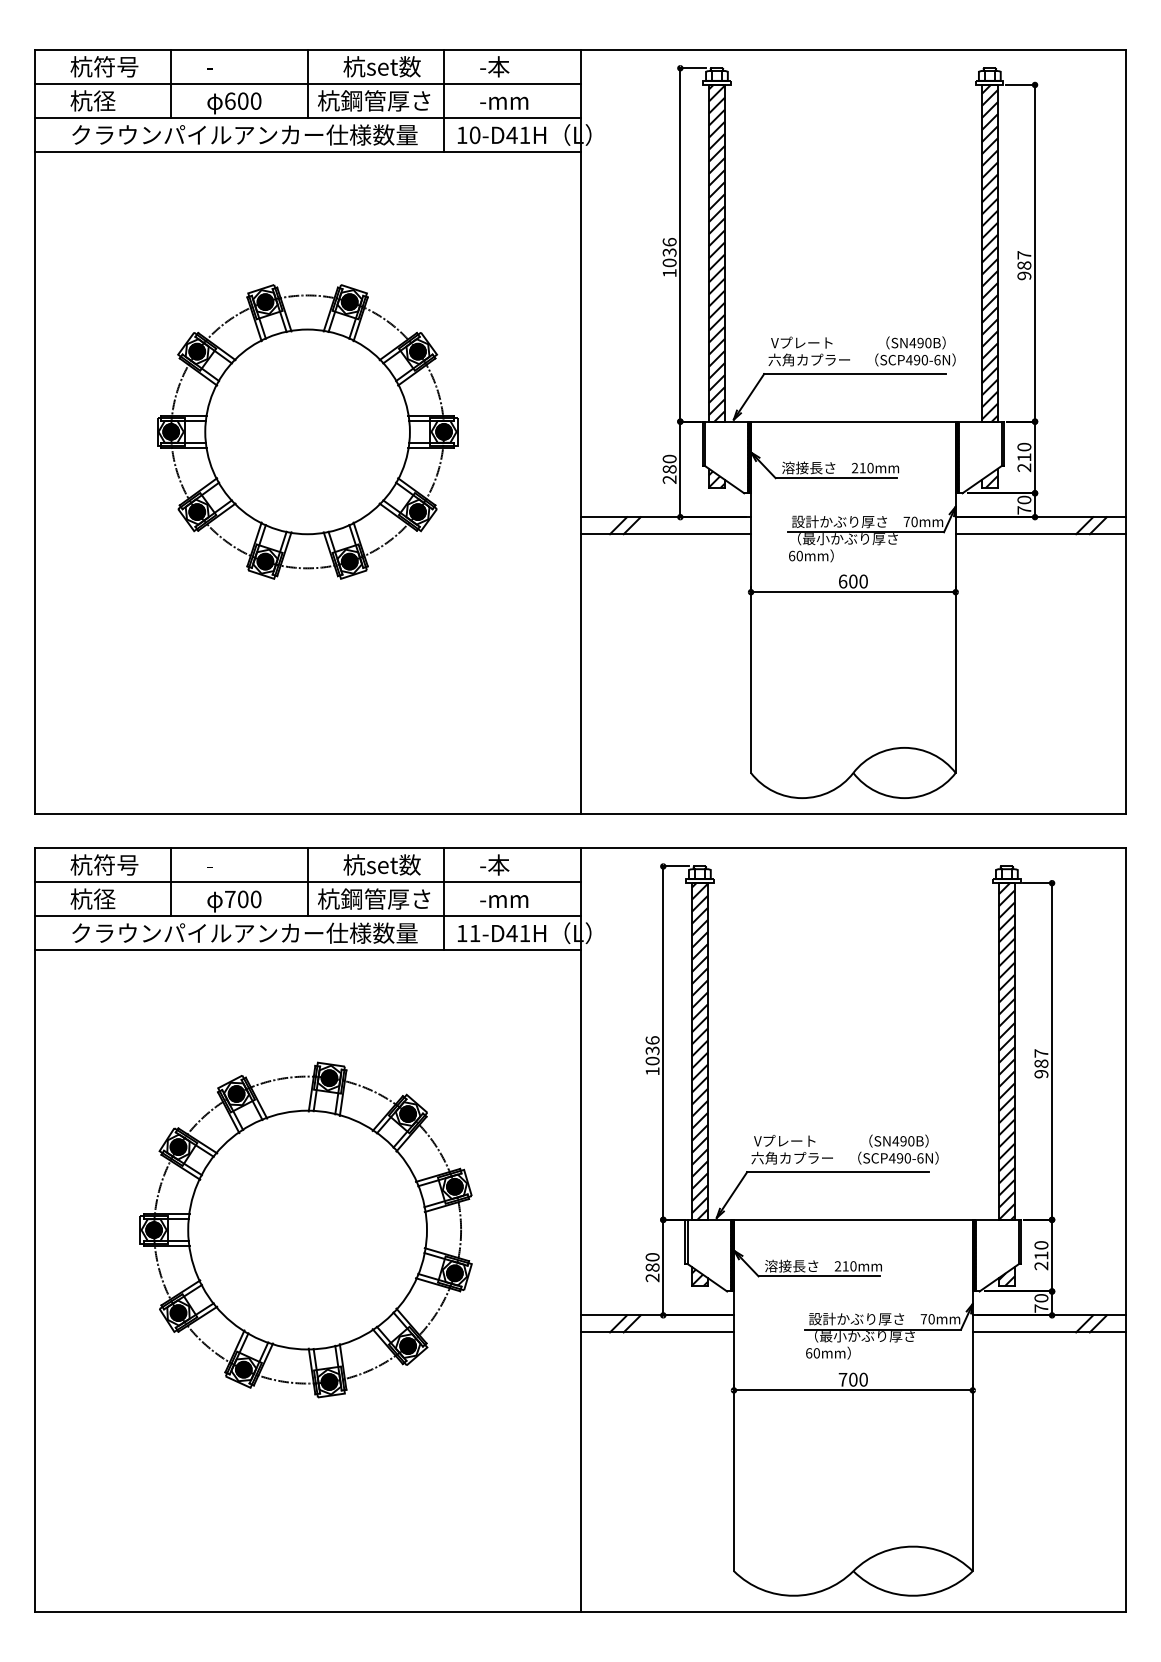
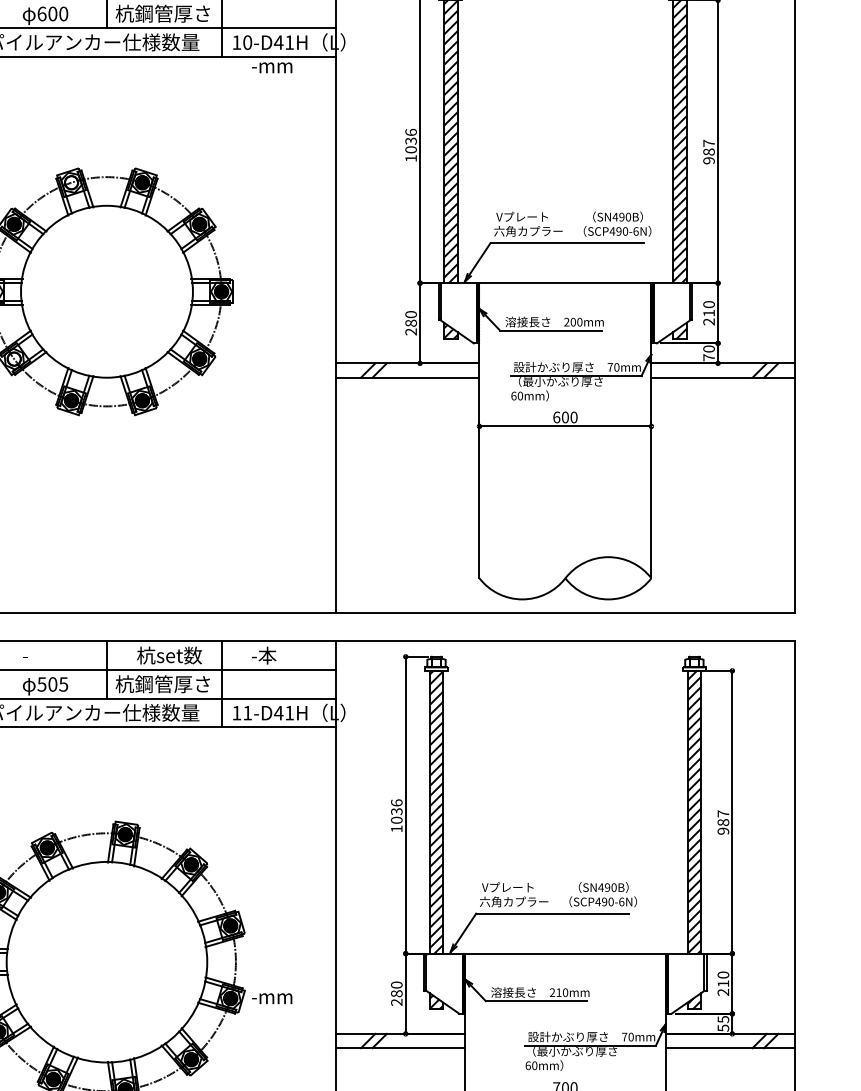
text: (504, 102) -> (272, 67), moved
fill: (265, 302) -> (71, 183), removed
text: (862, 467) -> (573, 321), 210mm -> 200mm
fill: (197, 512) -> (14, 359), removed
text: (242, 899) -> (52, 684), 700 -> 505
text: (504, 901) -> (272, 998), moved
text: (1041, 1303) -> (723, 1023), 70 -> 55

